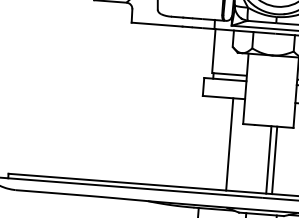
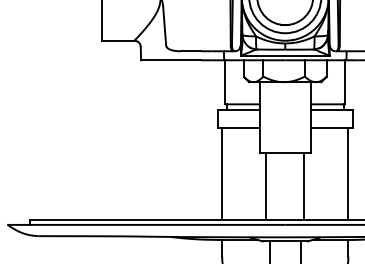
line: (230, 143) -> (222, 173), moved
line: (268, 159) -> (266, 186), moved
line: (274, 160) -> (304, 186), moved

